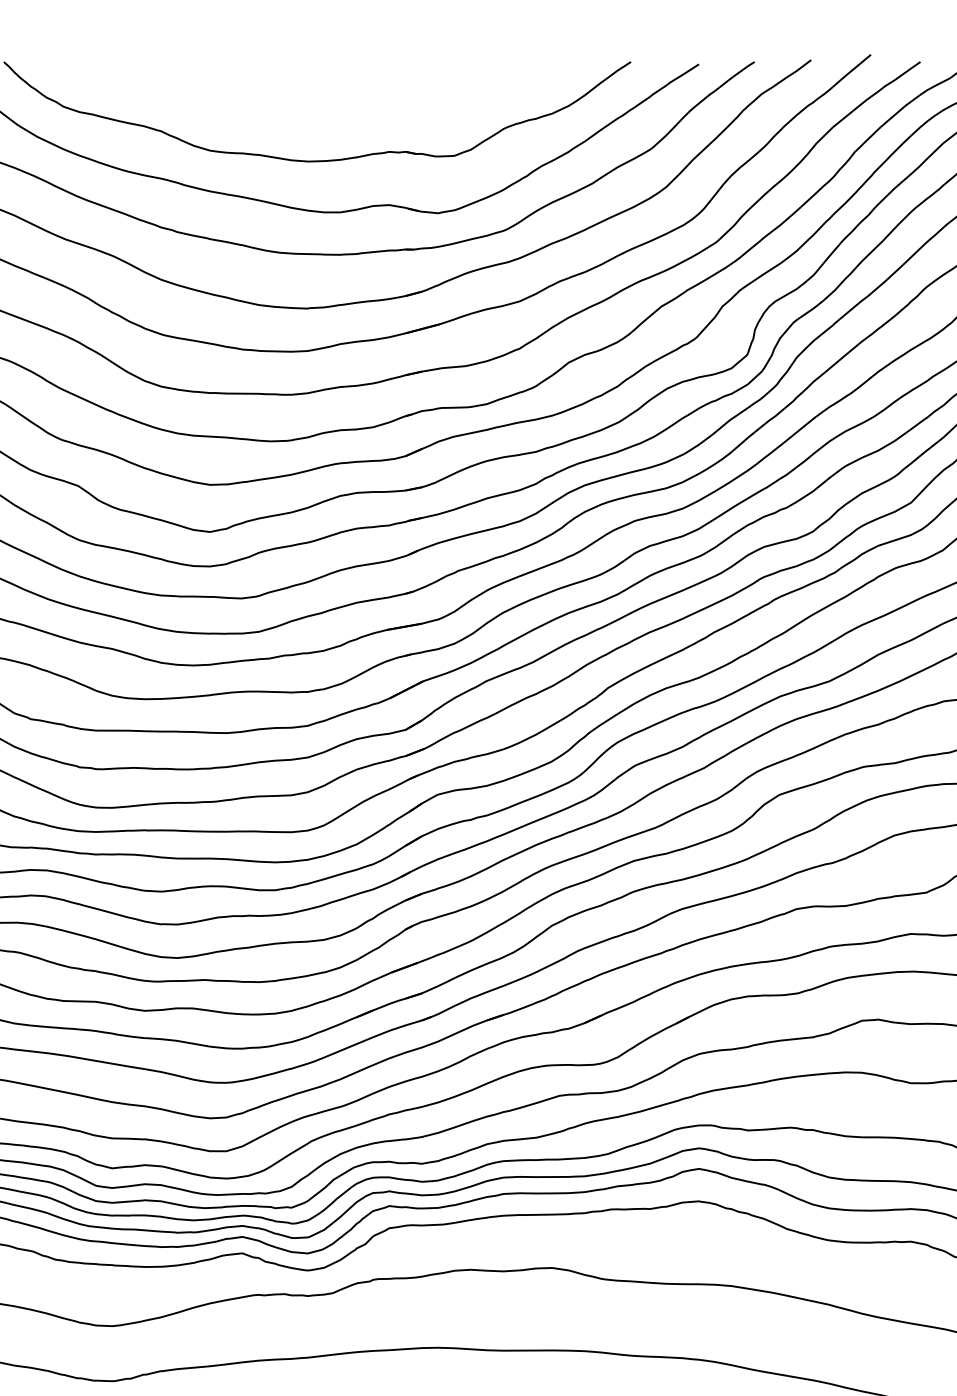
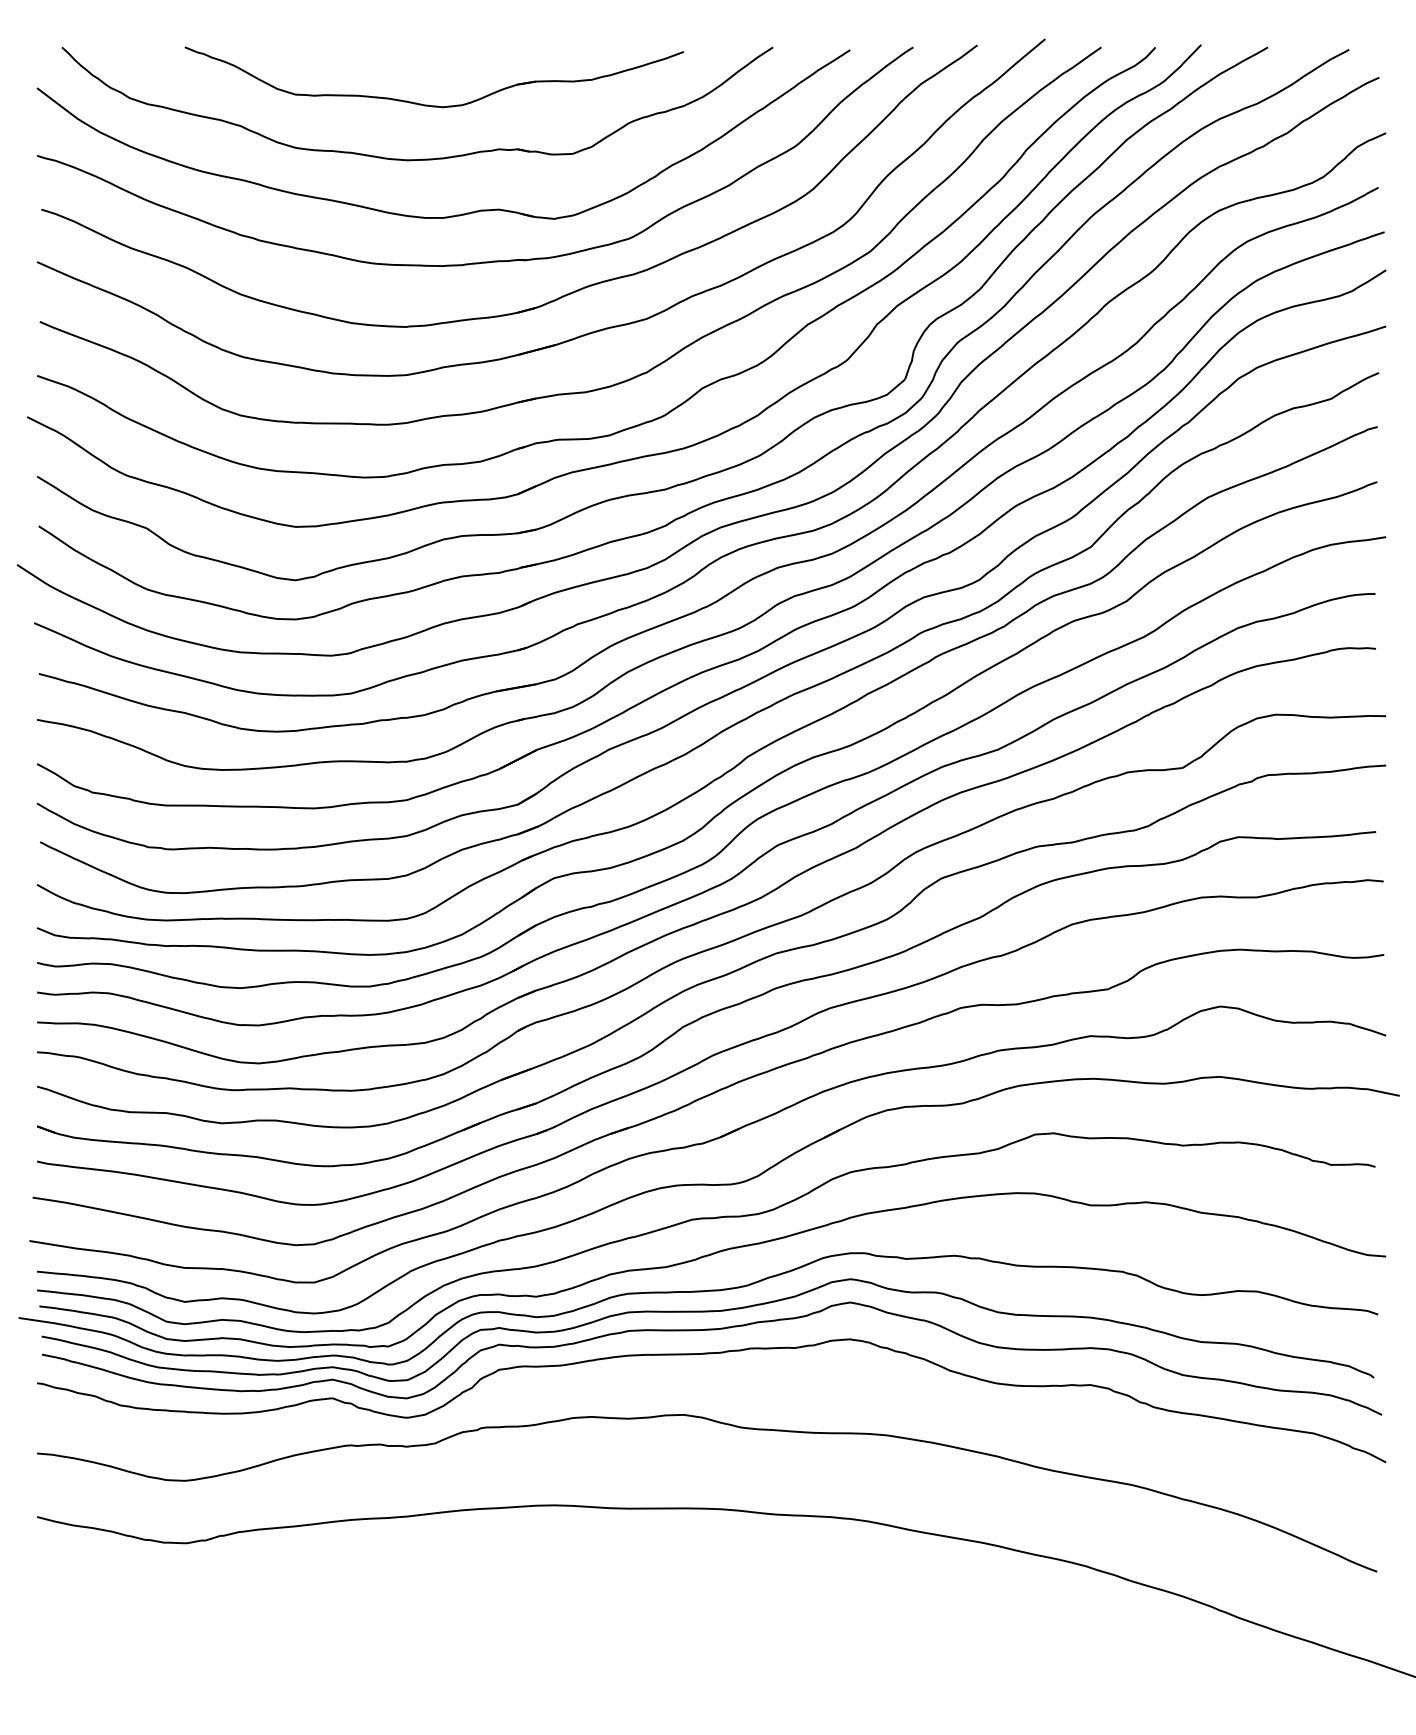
part: (327, 112) -> (428, 104), added

